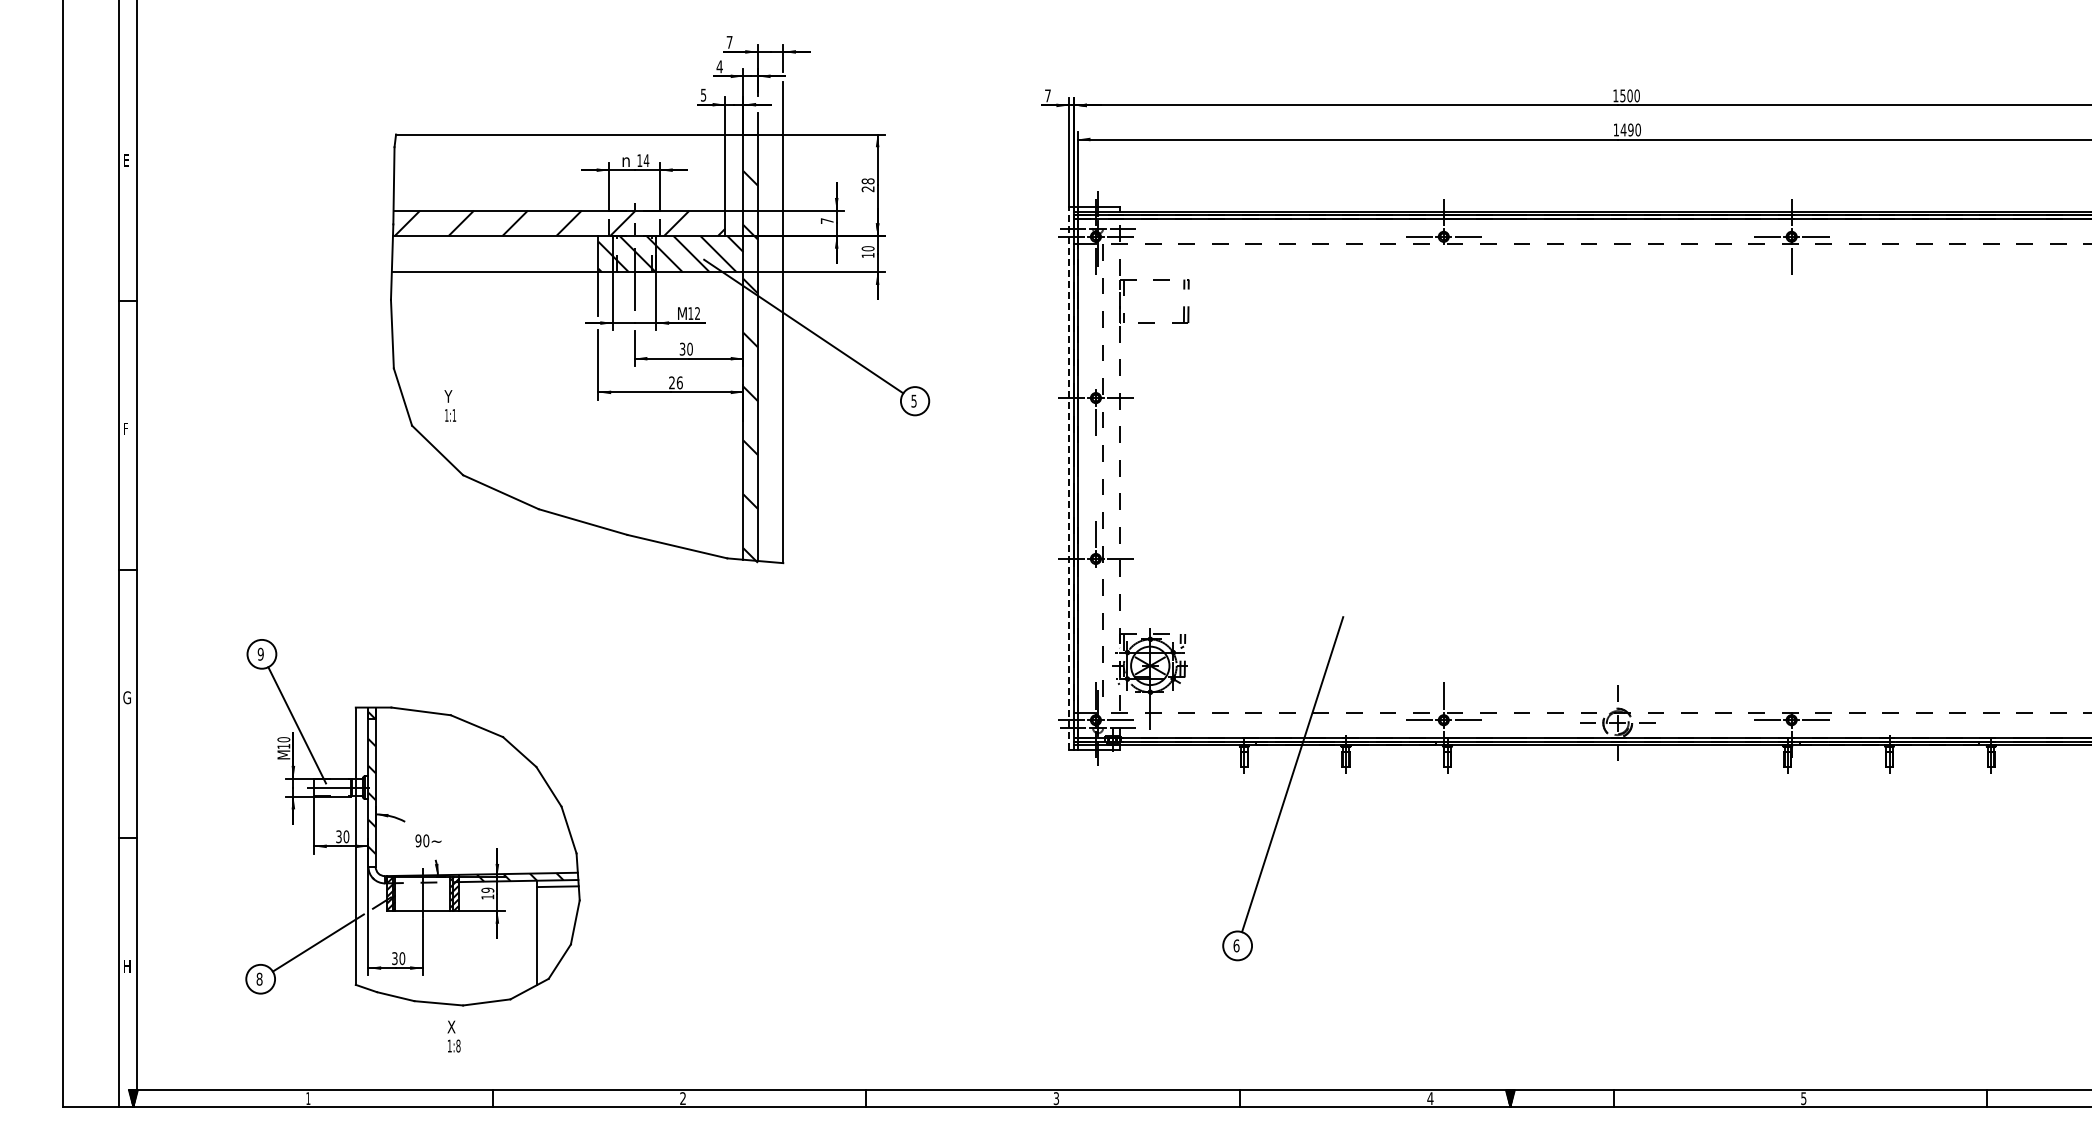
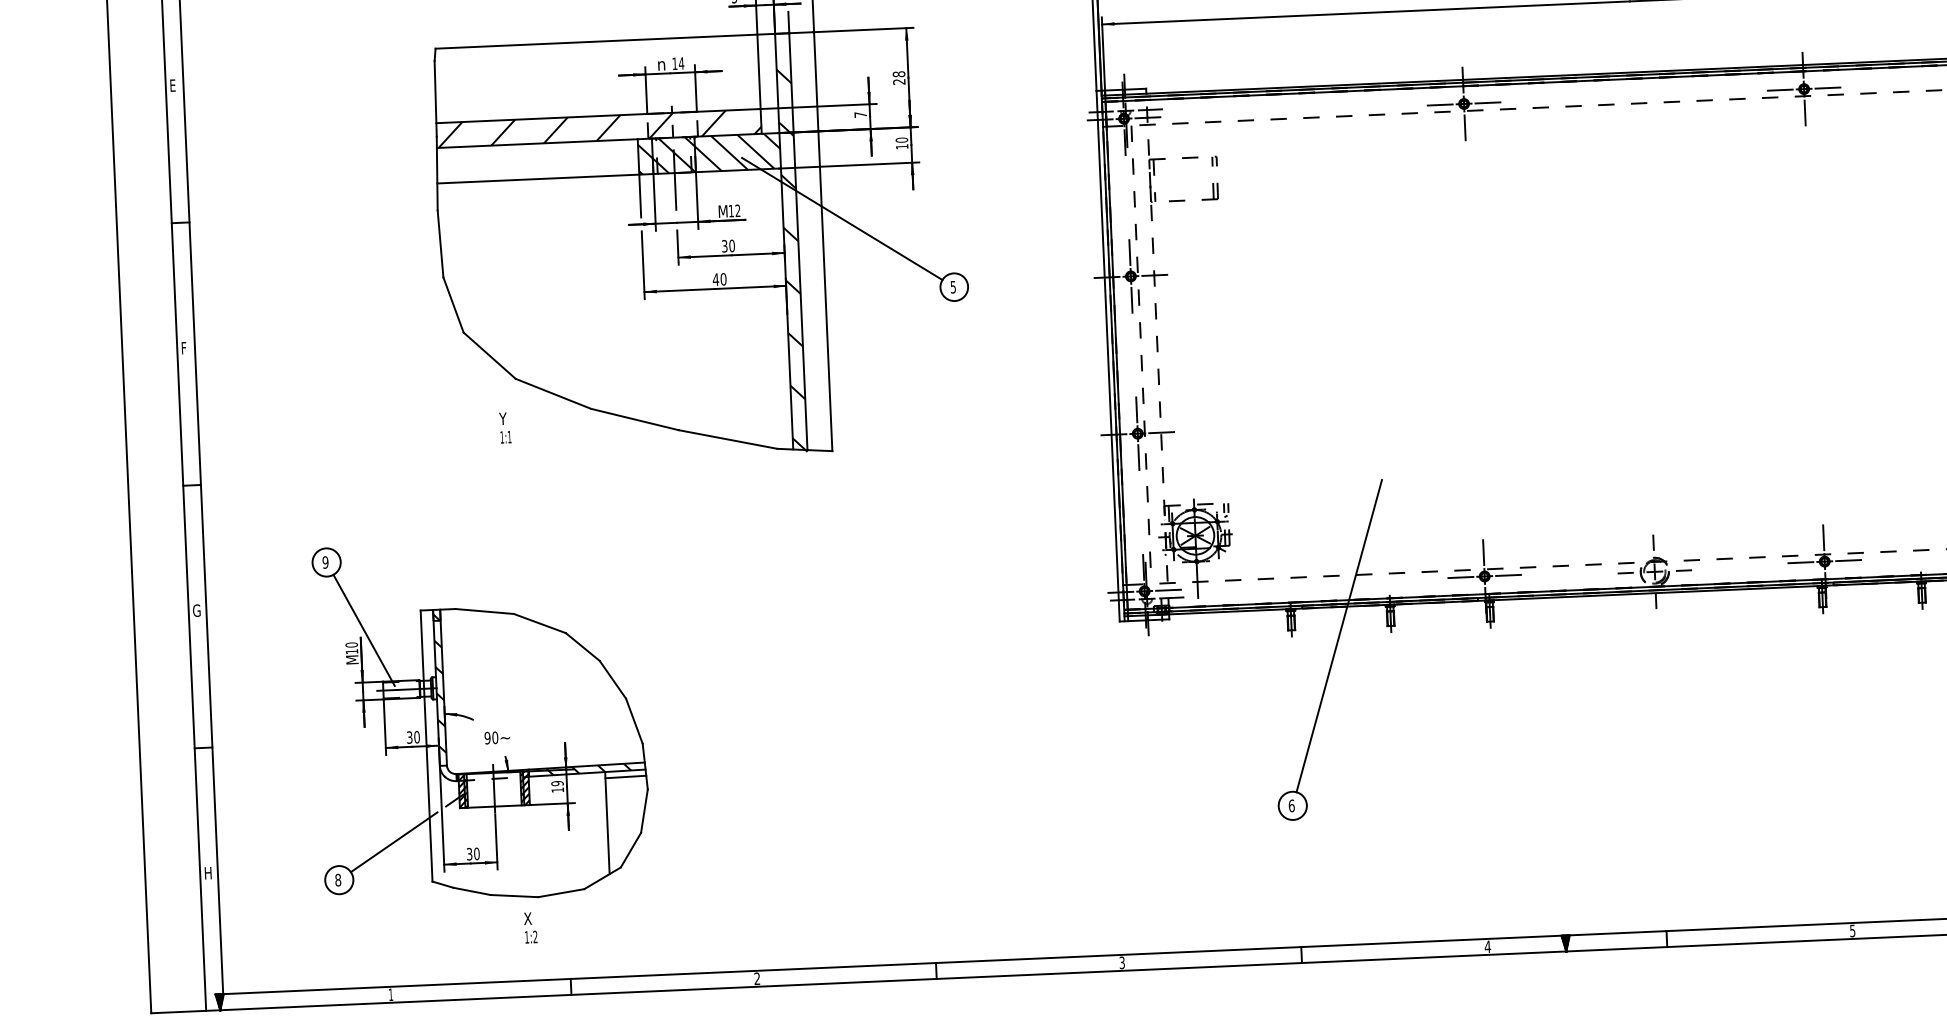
line: (1443, 260) -> (1464, 127), added
line: (1095, 373) -> (1129, 252), added
text: (675, 382) -> (719, 279), 26 -> 40
text: (450, 405) -> (505, 427), moved
line: (1069, 478) -> (1108, 356), dashed -> solid
line: (1095, 583) -> (1138, 457), added
line: (1791, 695) -> (1823, 537), added
text: (458, 1045) -> (535, 936), 1:8 -> 1:2

